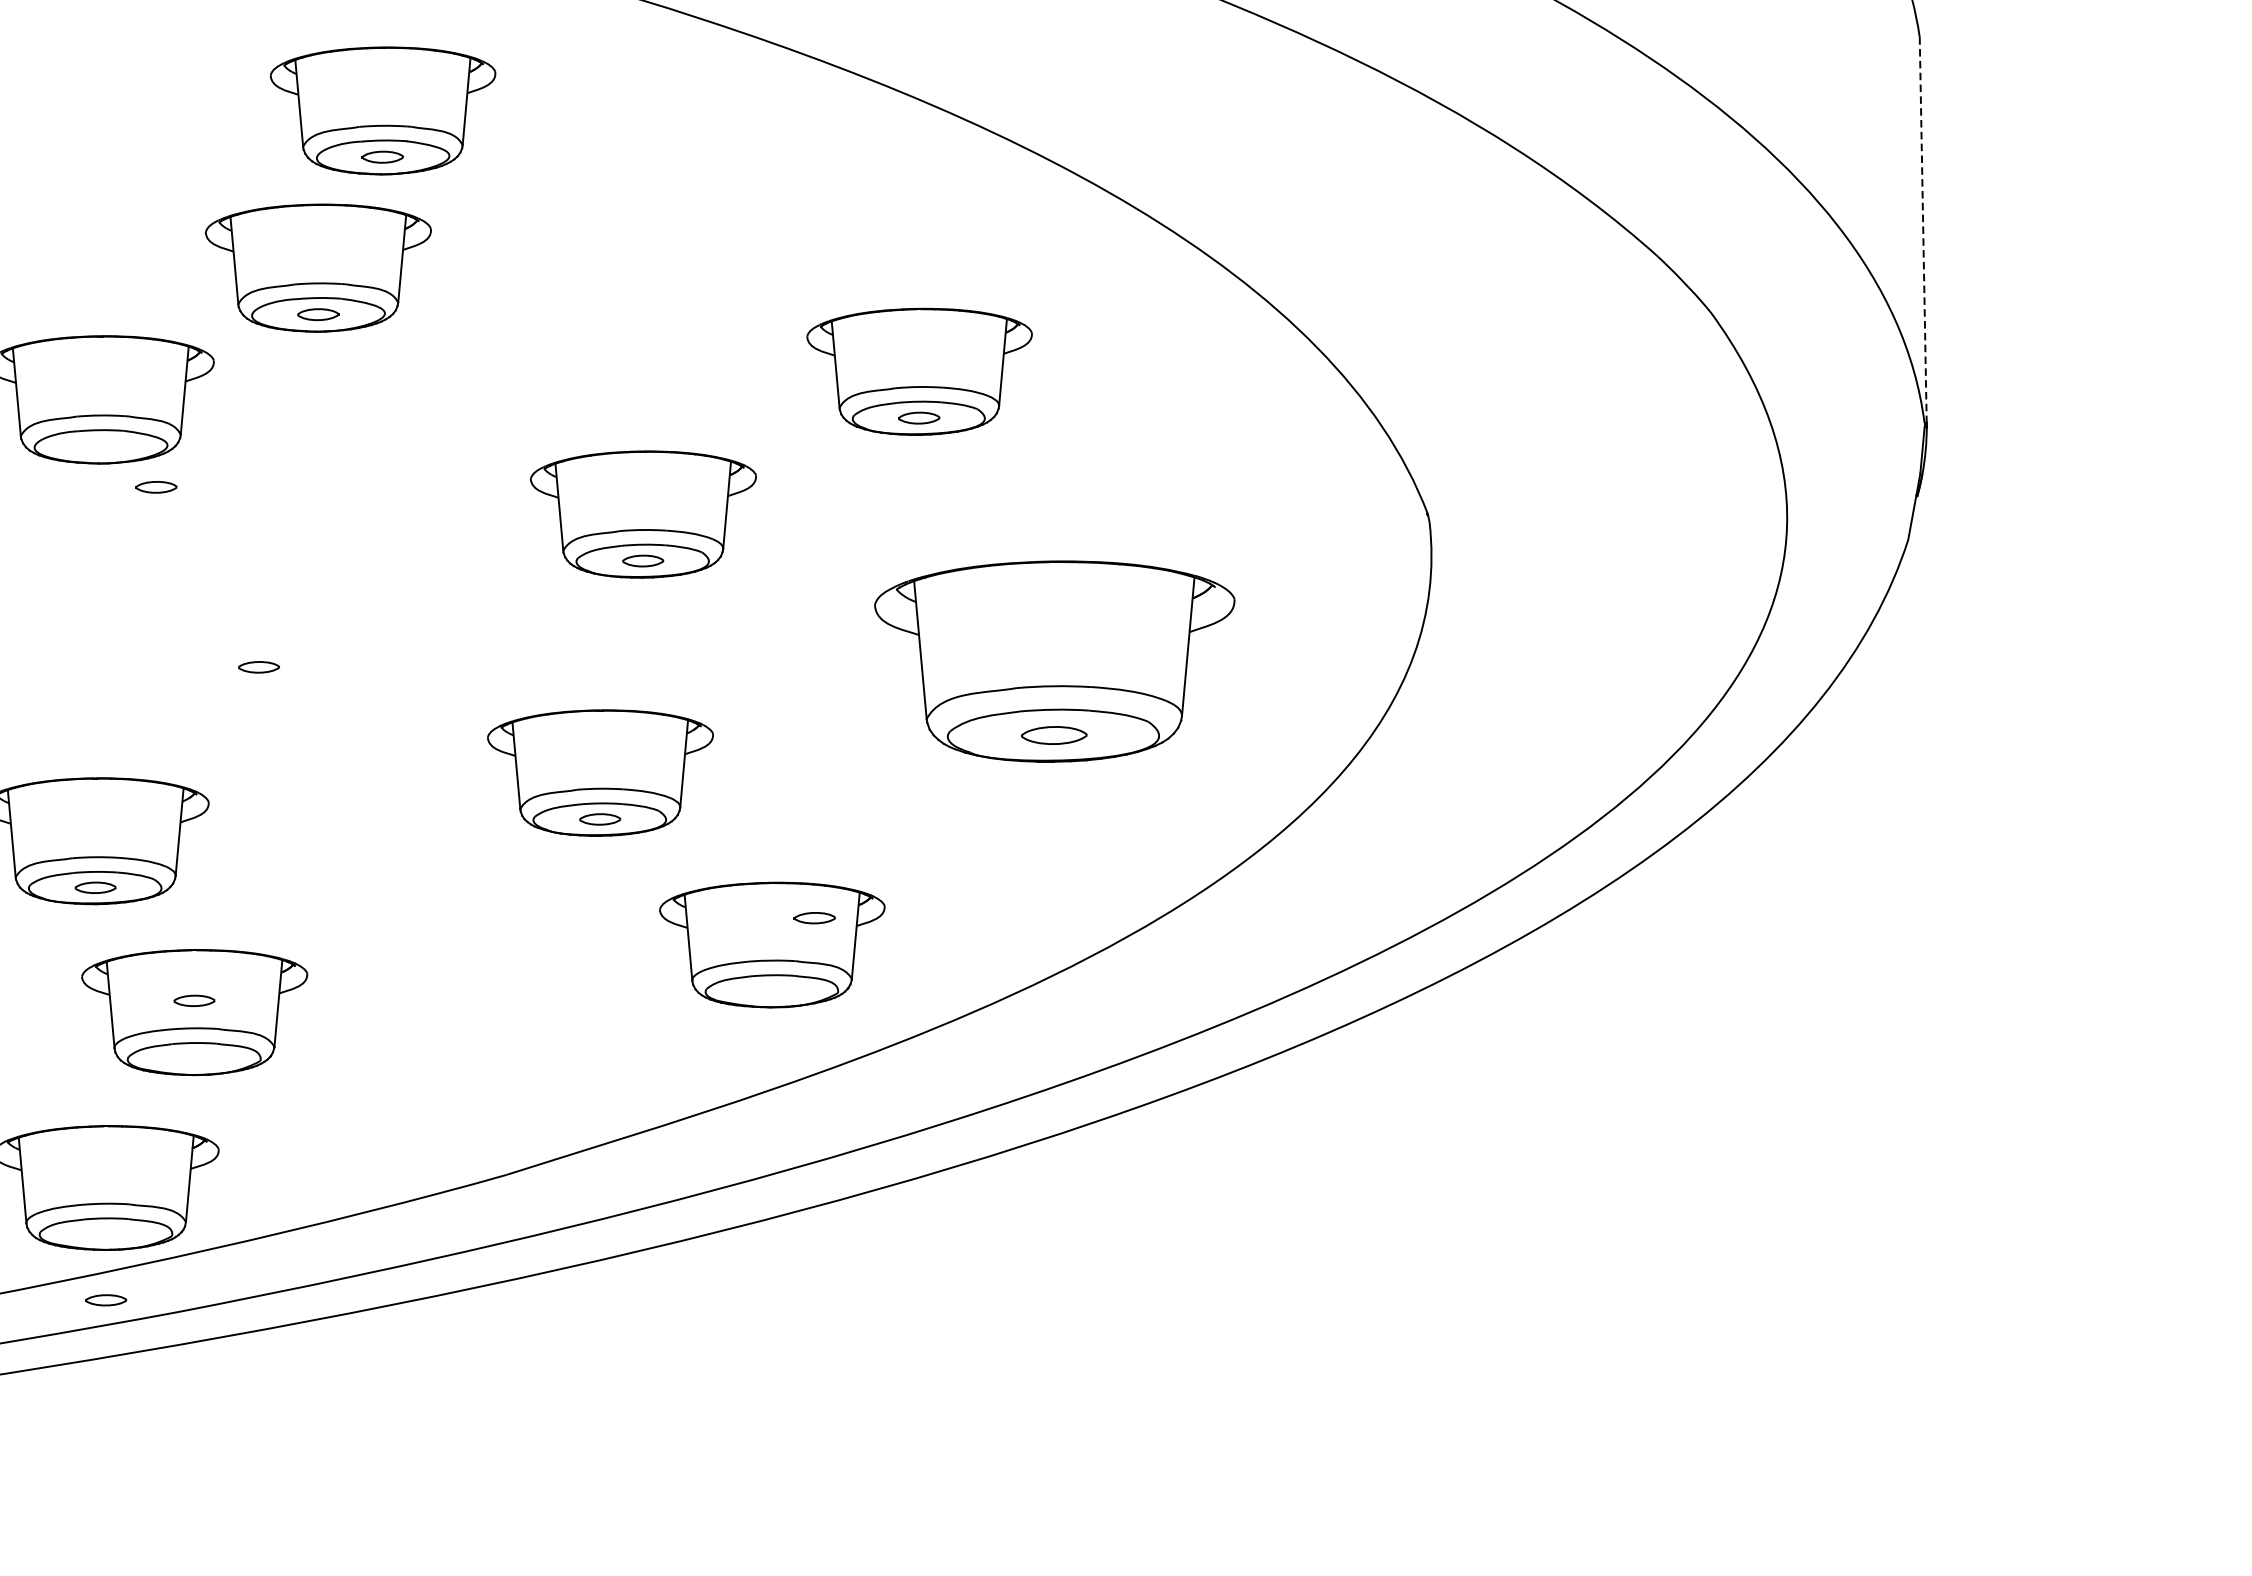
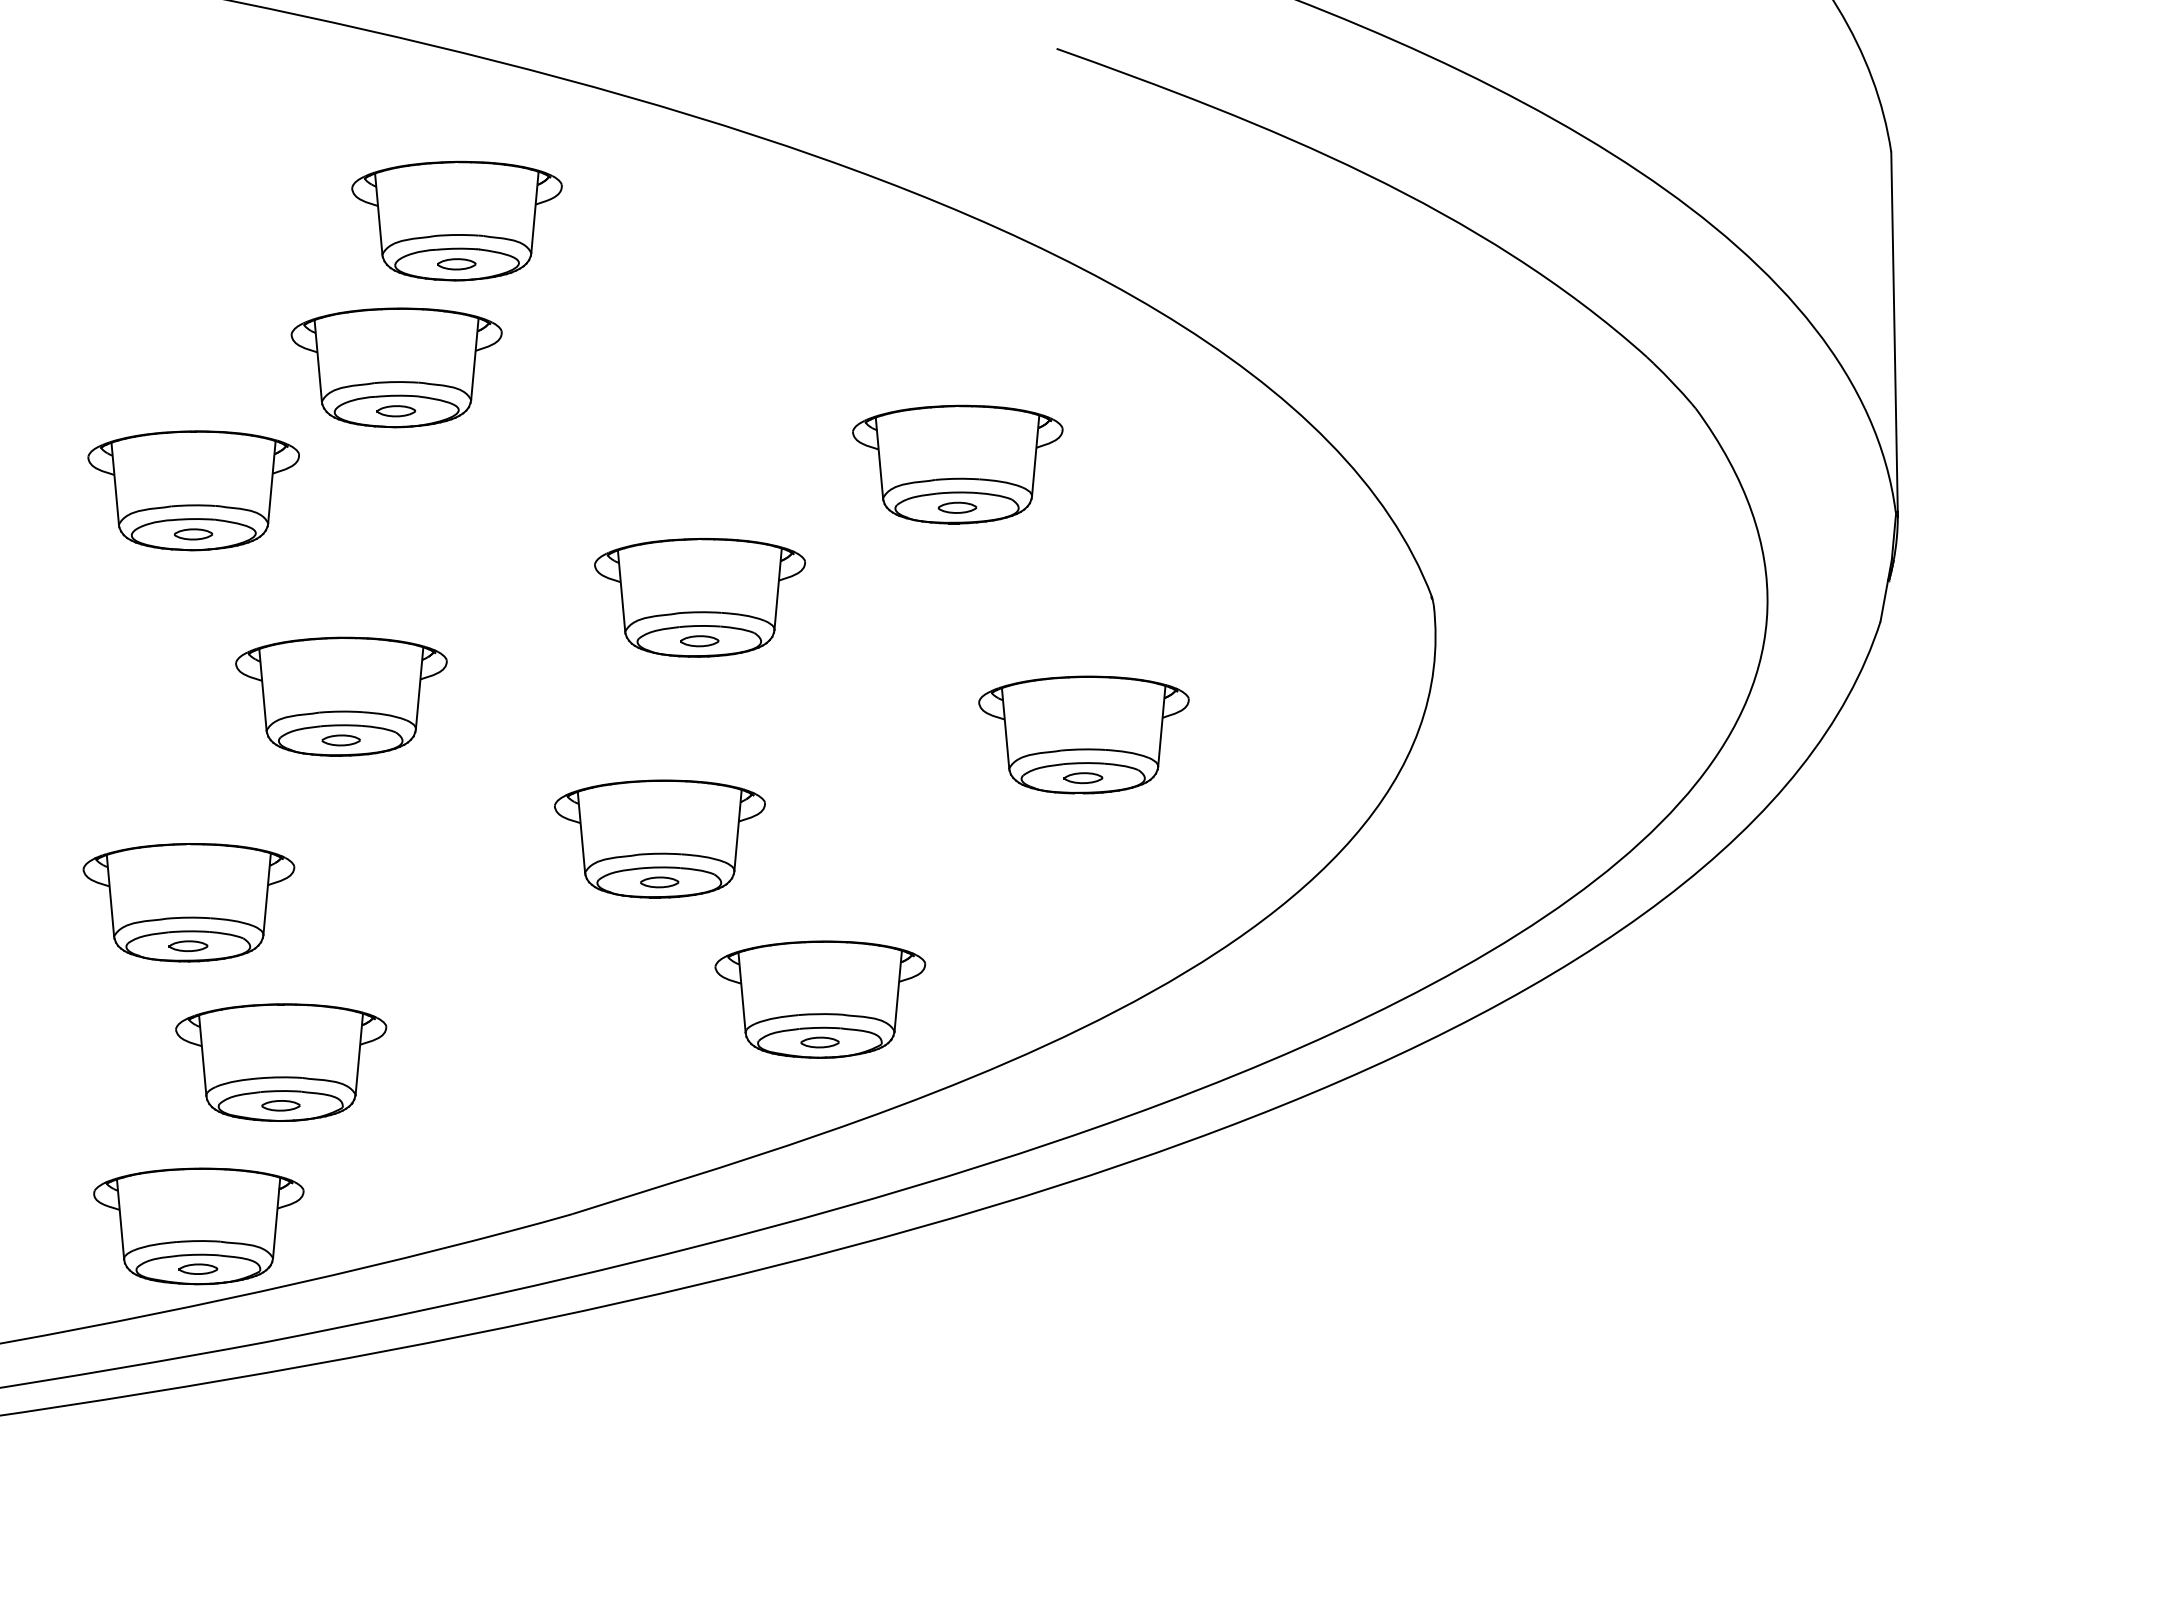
line: (1923, 230) -> (1894, 332), dashed -> solid
part: (156, 487) -> (193, 534), moved
part: (259, 620) -> (341, 696), added
part: (1054, 660) -> (1083, 734), size x0.62
part: (814, 918) -> (819, 1042), moved
part: (193, 1000) -> (280, 1105), moved
part: (106, 1299) -> (198, 1268), moved

